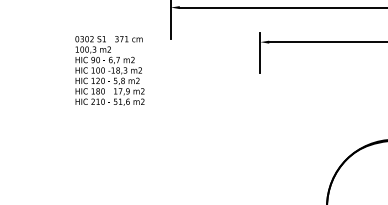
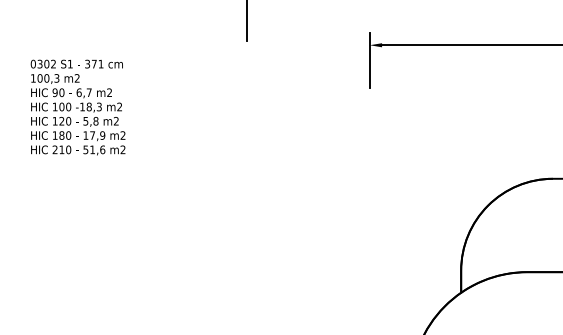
text: (109, 70) -> (77, 107), moved

